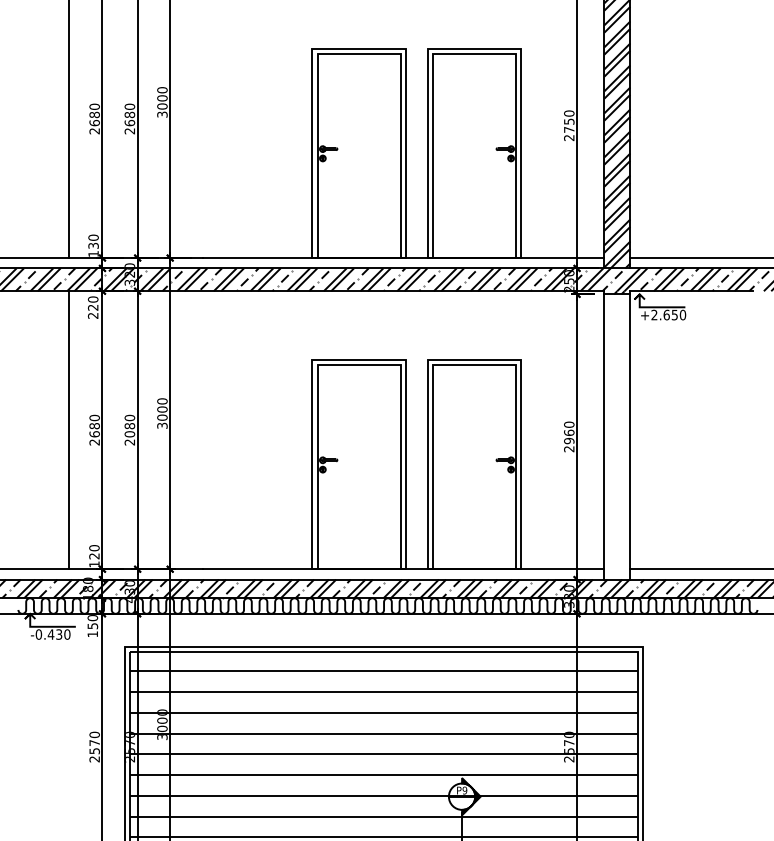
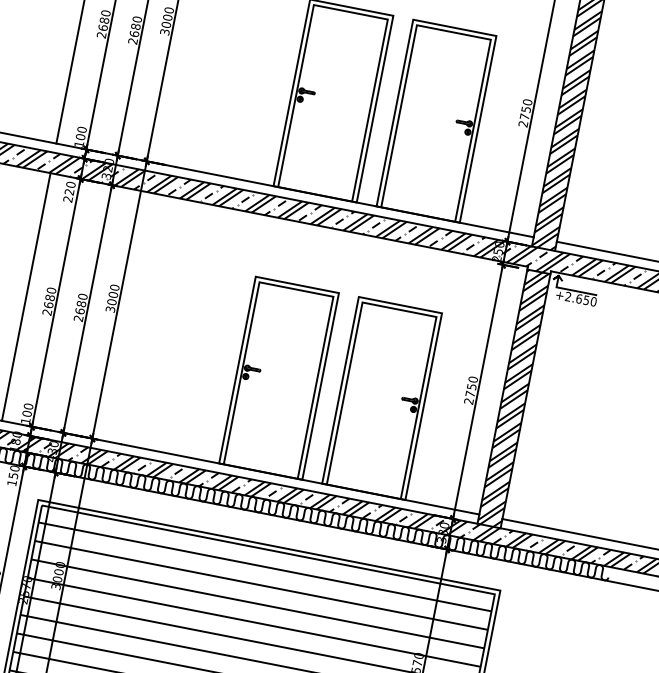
text: (93, 245) -> (80, 136), 130 -> 100
text: (129, 434) -> (79, 311), 2080 -> 2680
text: (569, 436) -> (471, 390), 2960 -> 2750
hatch: (617, 436) -> (514, 398), added
text: (94, 556) -> (27, 414), 120 -> 100

